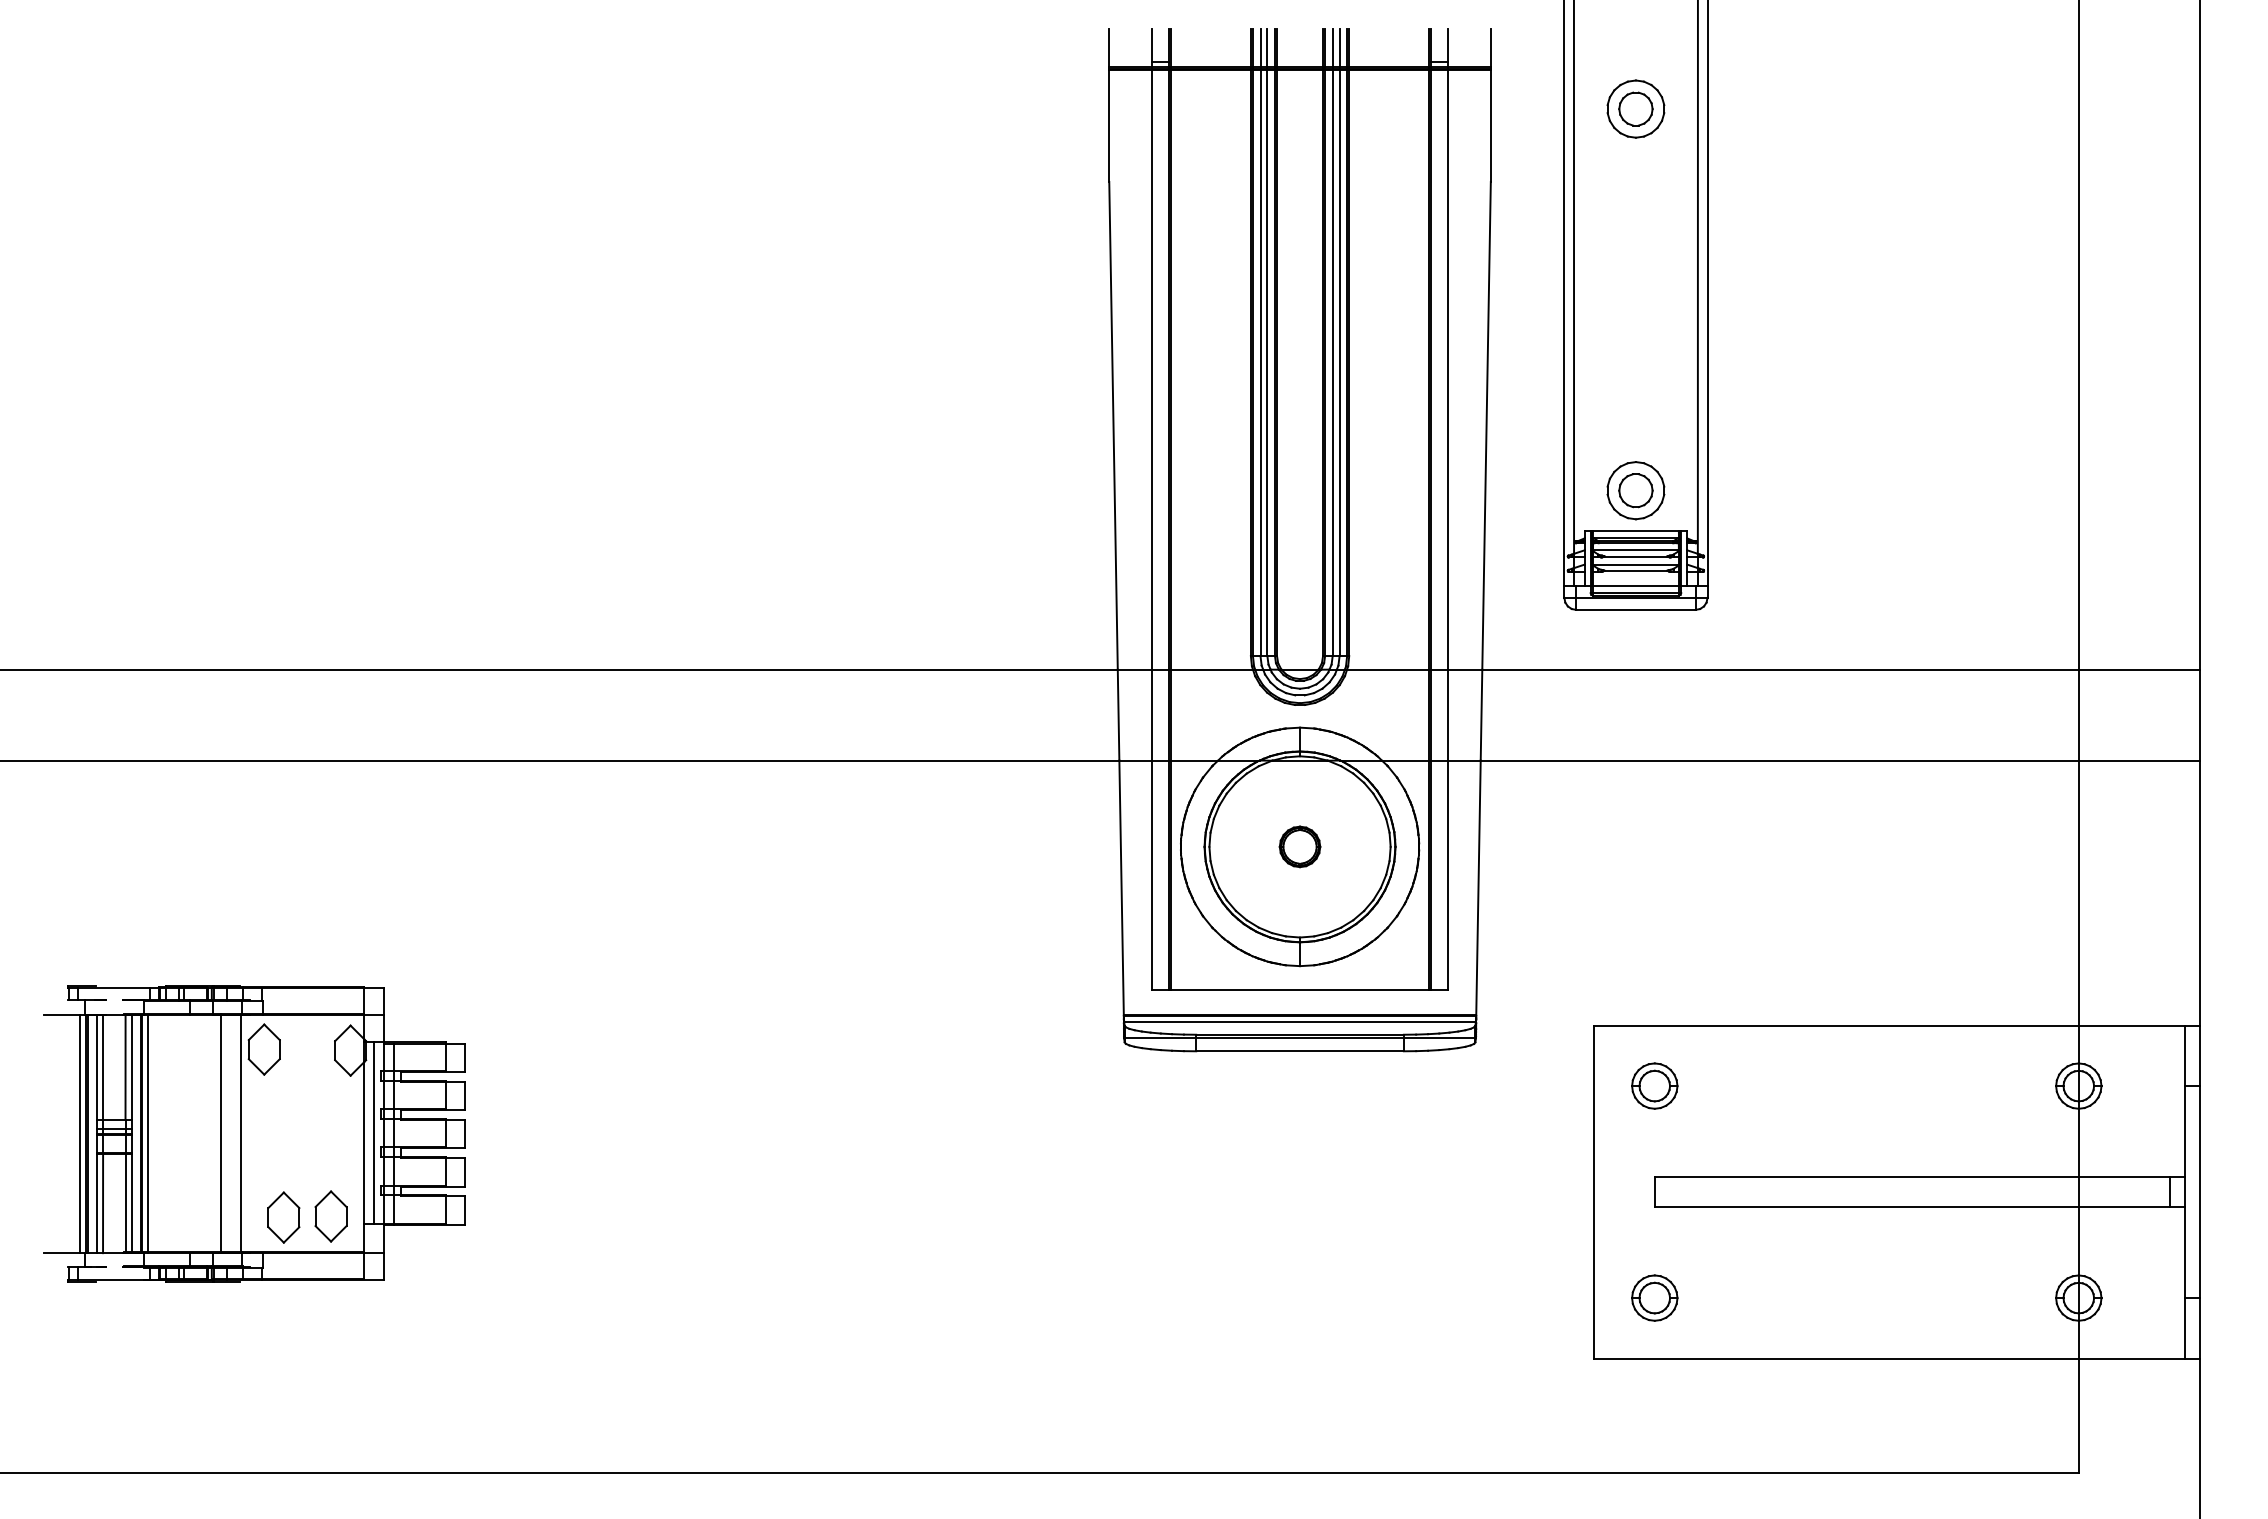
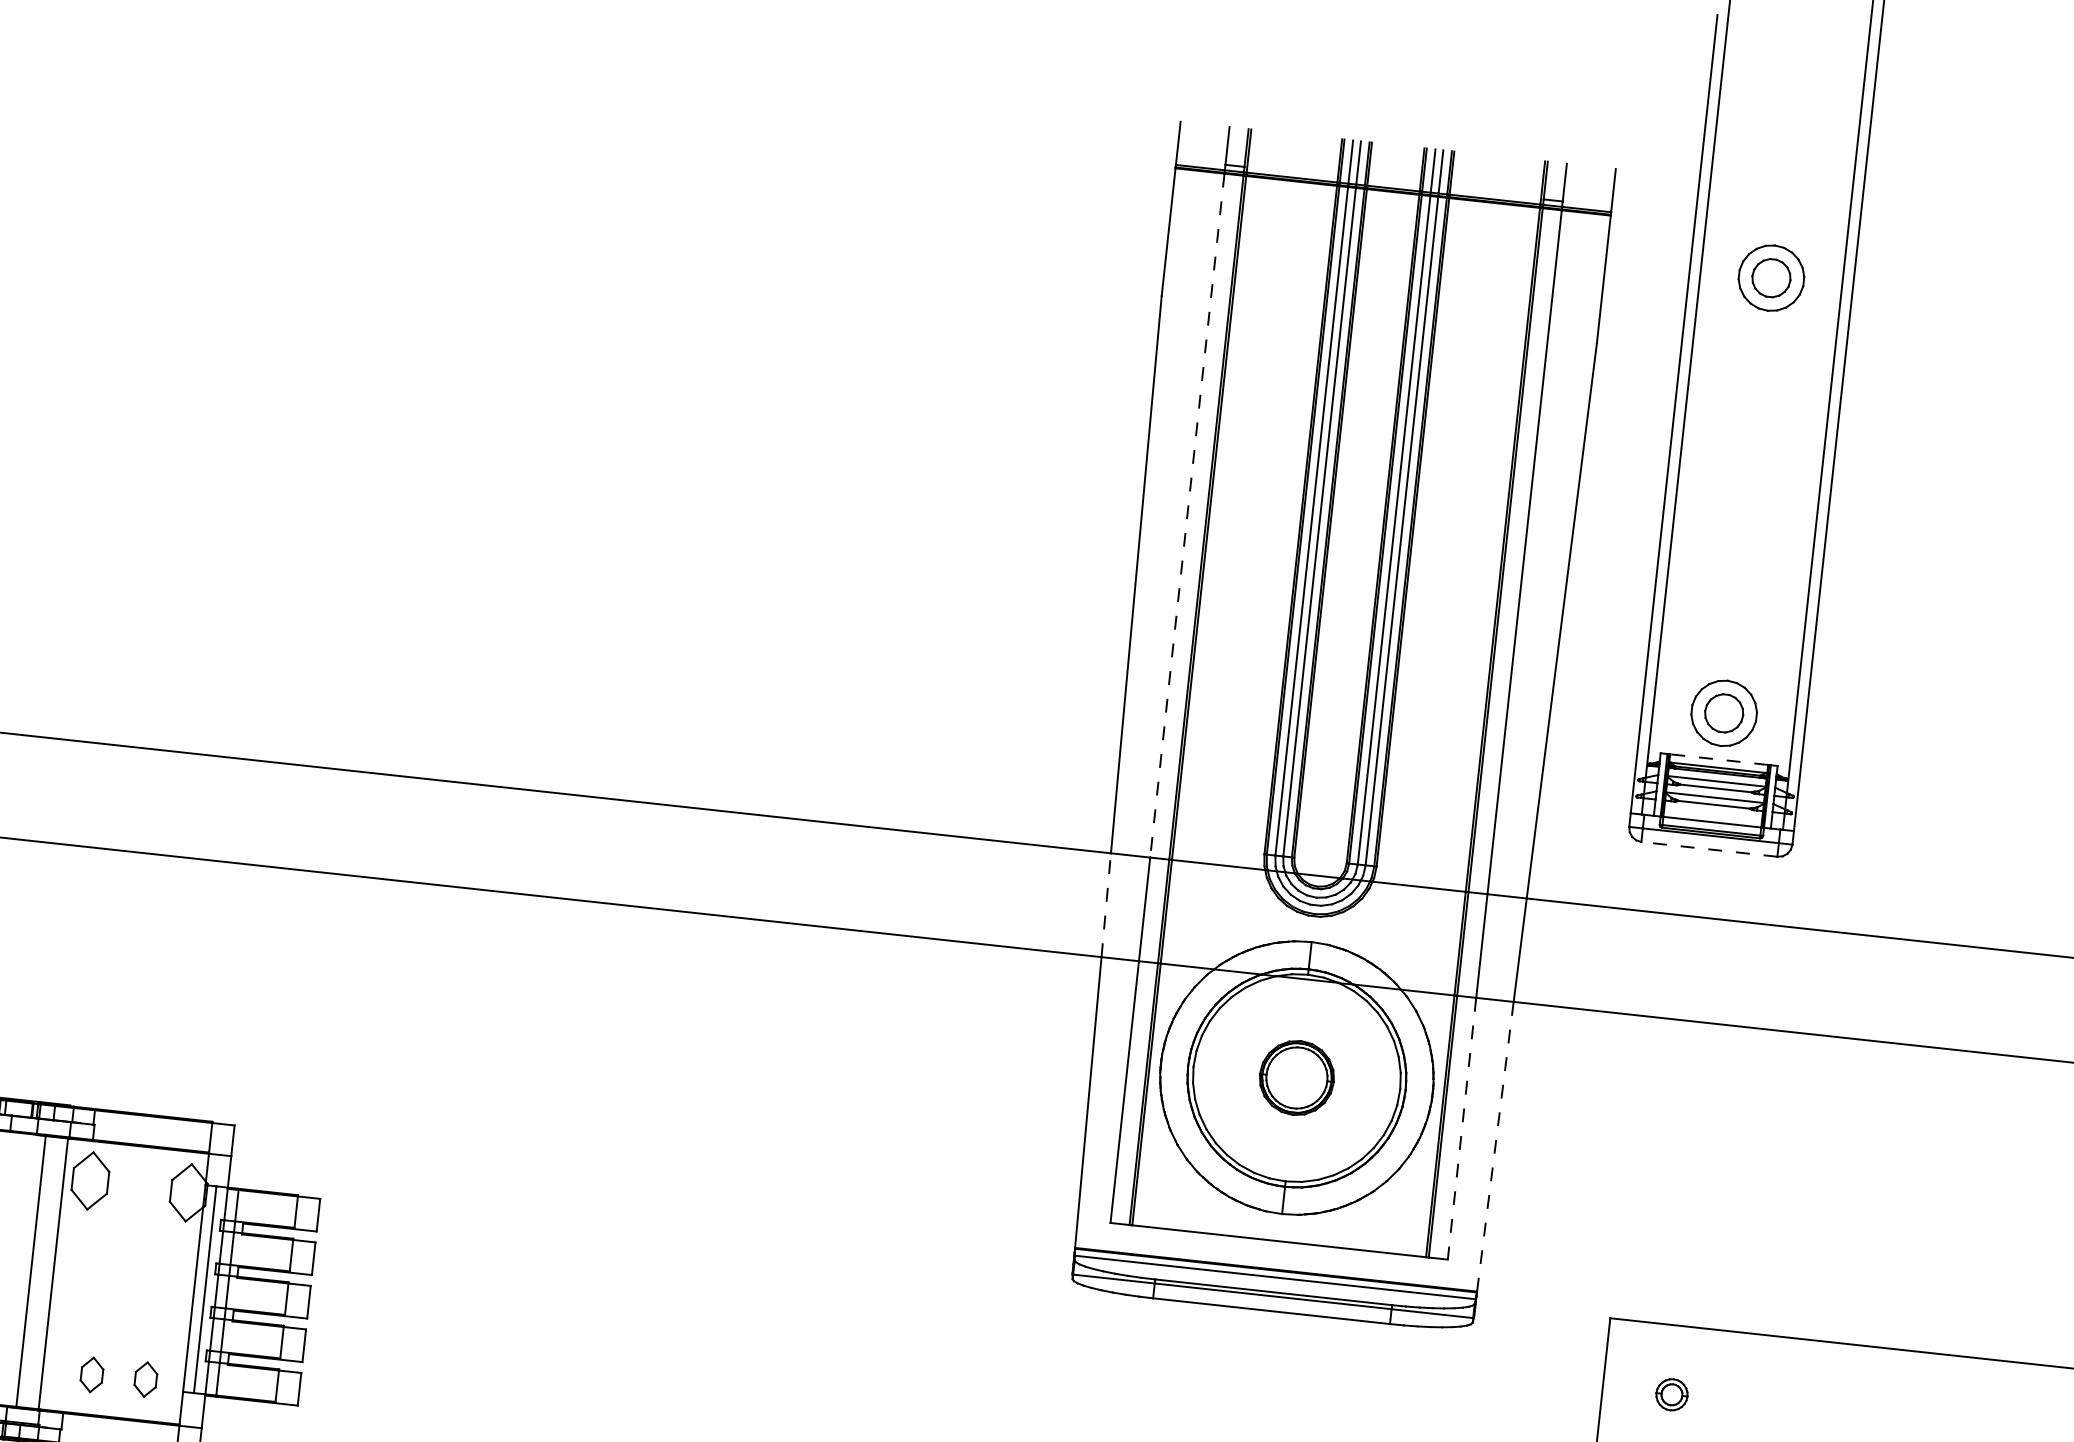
line: (1152, 369) -> (1187, 515), solid -> dashed
line: (1635, 531) -> (1718, 759), solid -> dashed
line: (1635, 609) -> (1708, 848), solid -> dashed
line: (1118, 714) -> (1106, 904), solid -> dashed
part: (1299, 846) -> (1296, 1077), size x1.6
line: (1447, 875) -> (1461, 1128), solid -> dashed
line: (1478, 887) -> (1495, 1146), solid -> dashed
part: (1654, 1085) -> (1671, 1394), size x0.6
part: (330, 1216) -> (145, 1379), size x0.6
part: (283, 1217) -> (91, 1374), size x0.6

